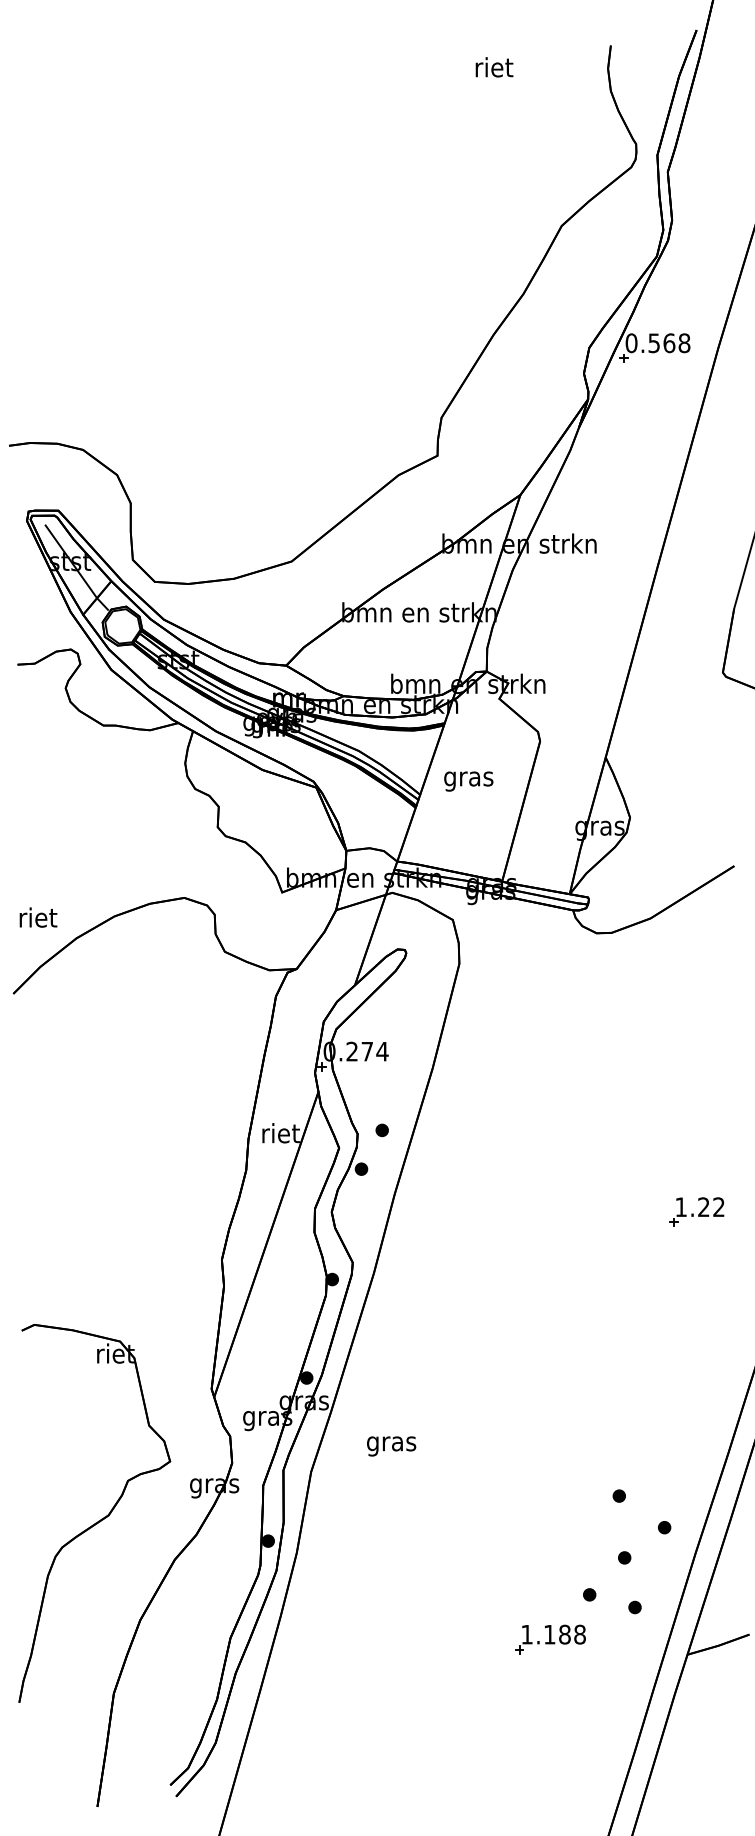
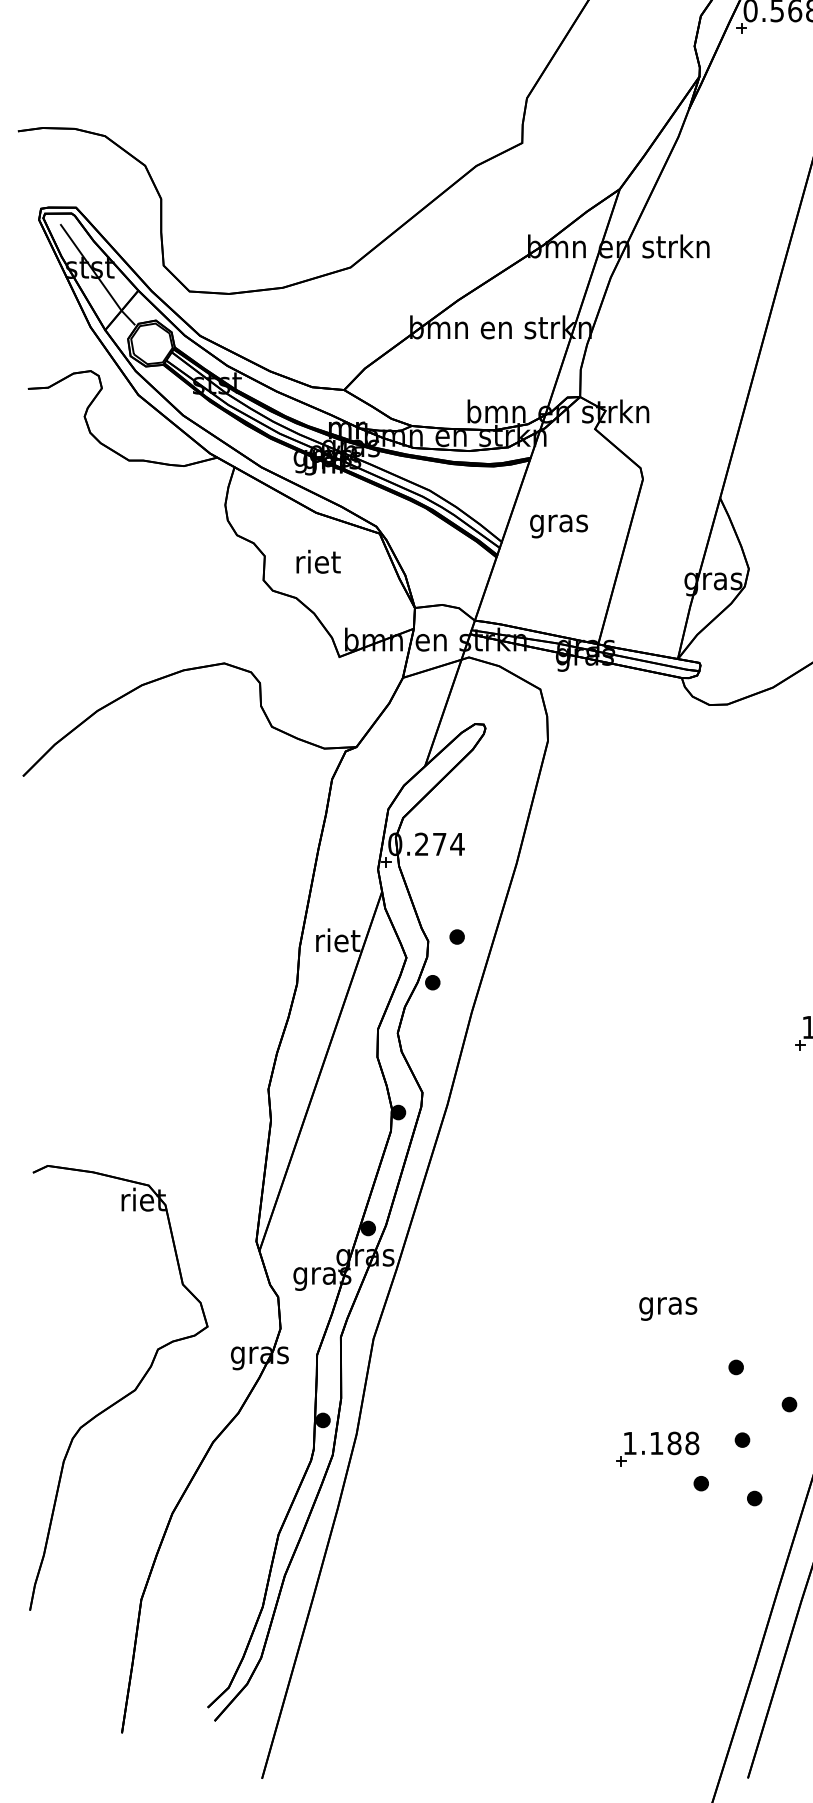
text: (38, 917) -> (318, 561), moved
text: (391, 1446) -> (668, 1309), moved
part: (550, 1639) -> (657, 1449), moved

